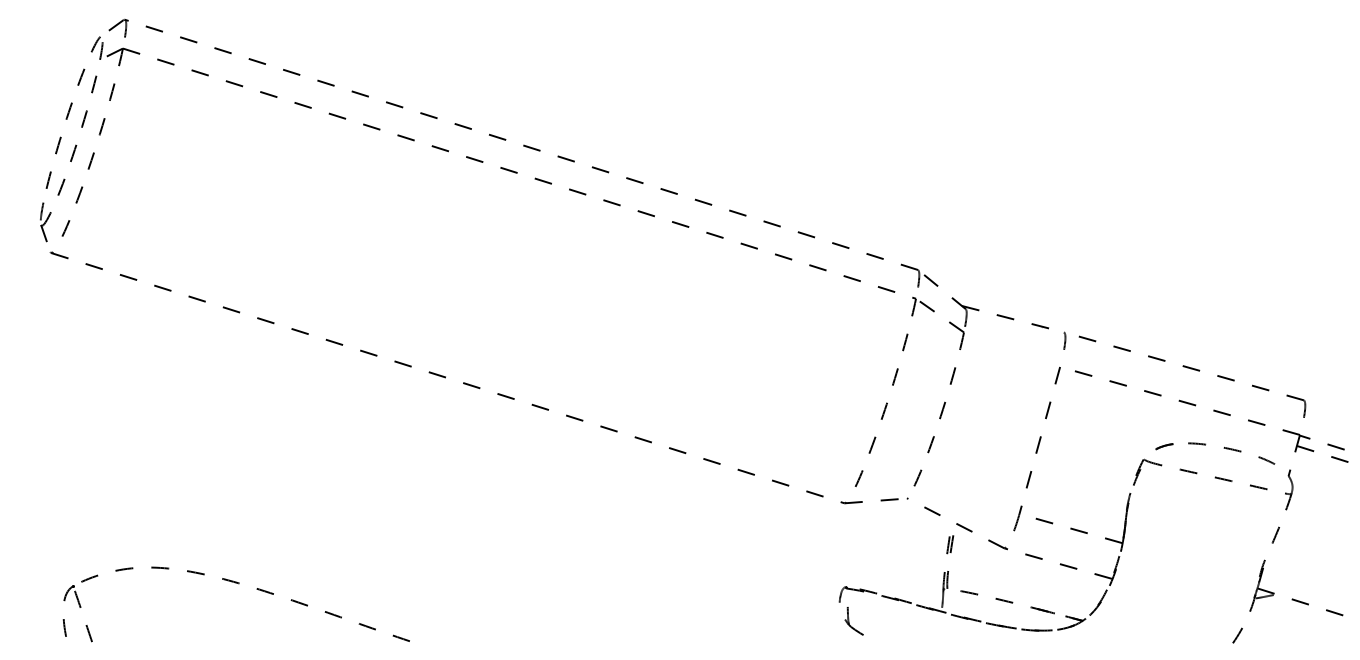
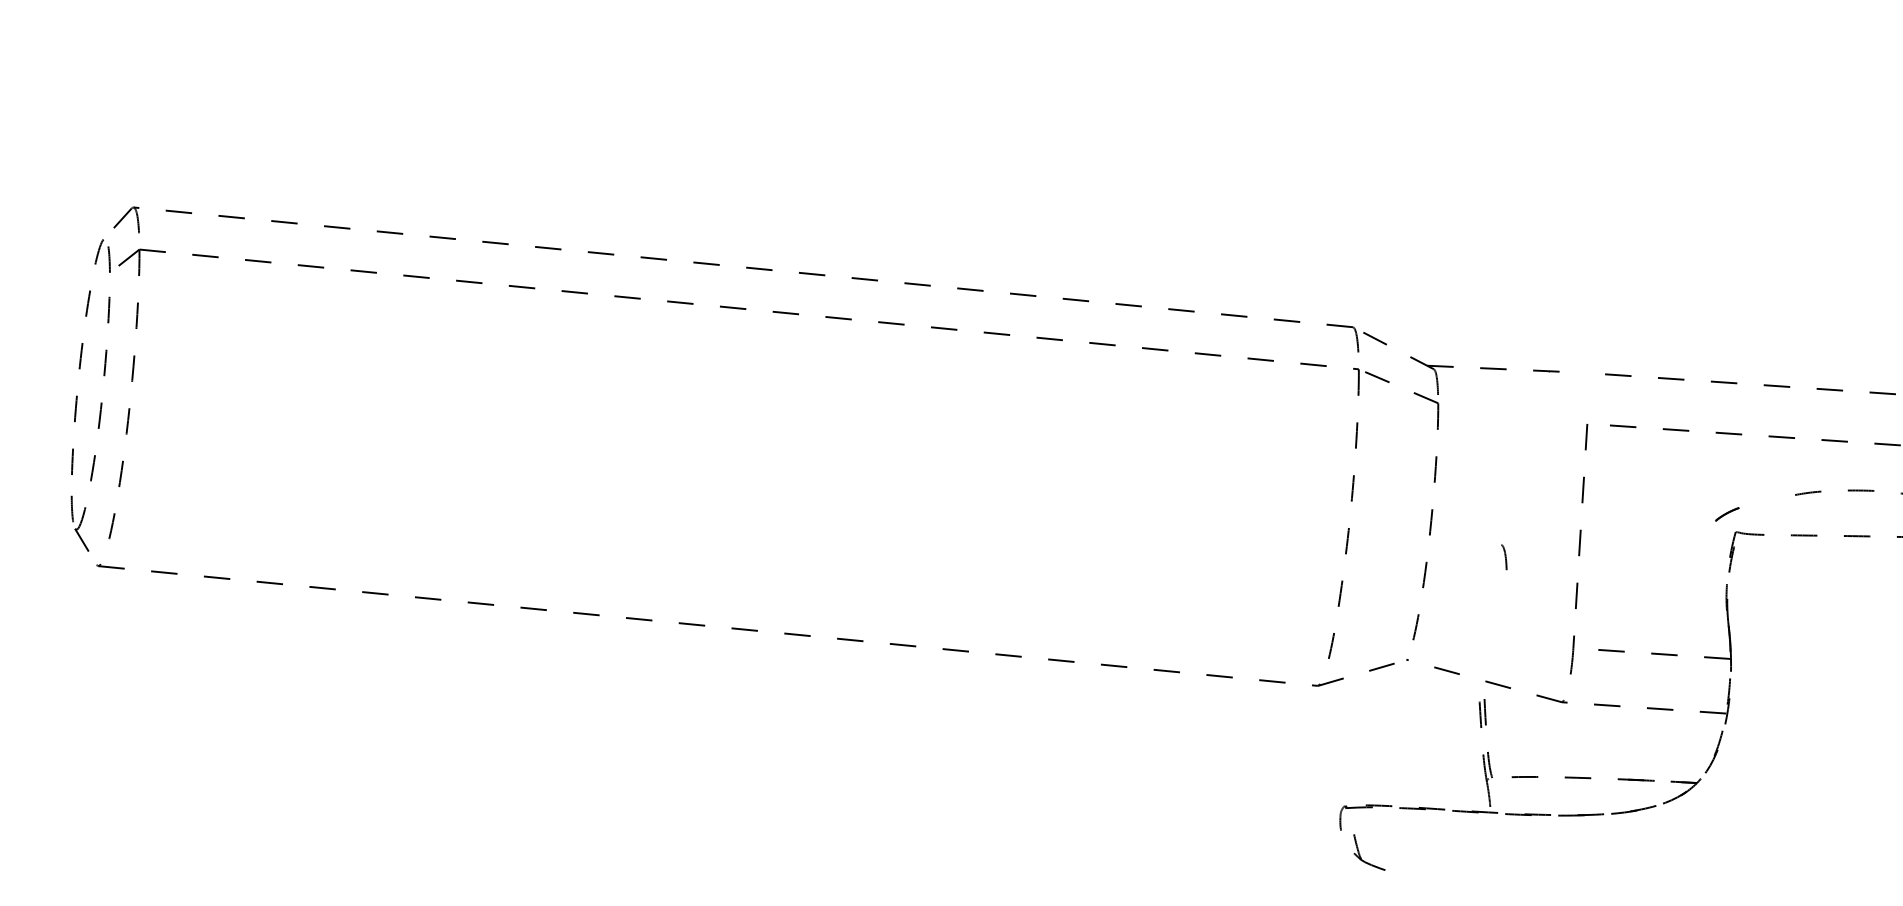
line: (1064, 340) -> (1504, 556), moved
line: (1164, 446) -> (1727, 514), moved

